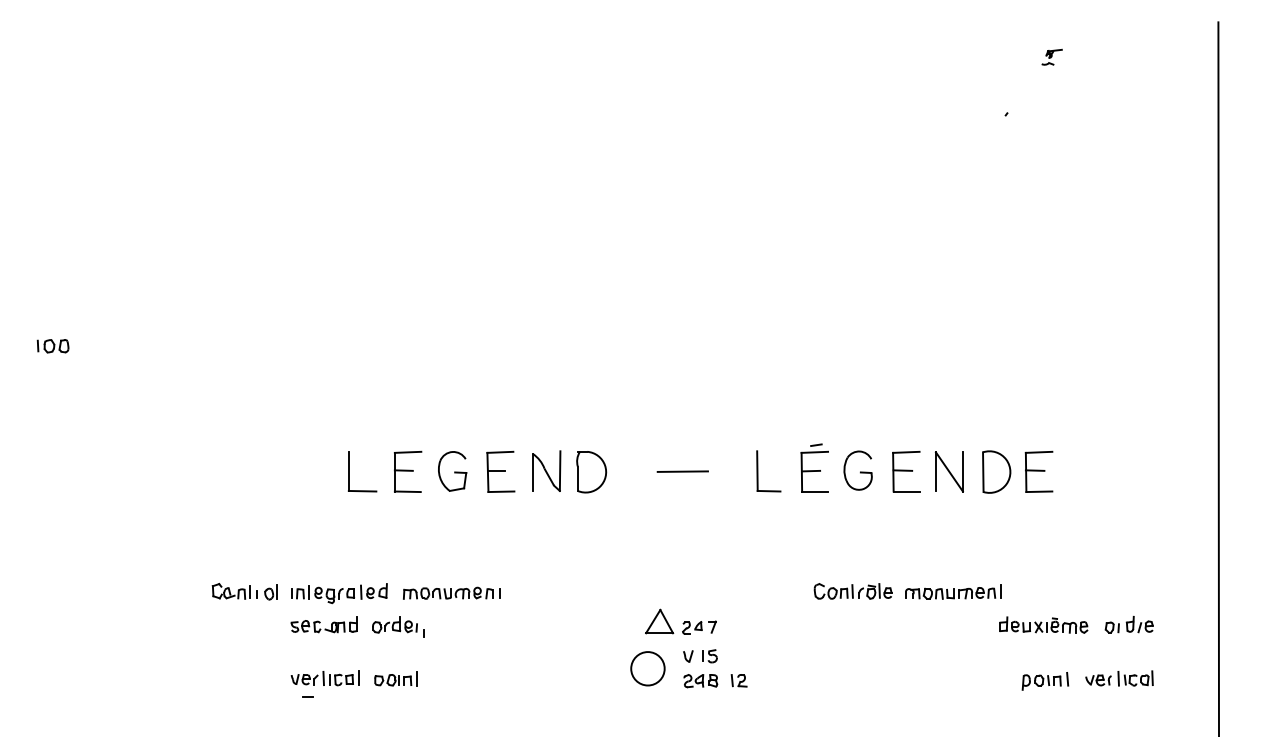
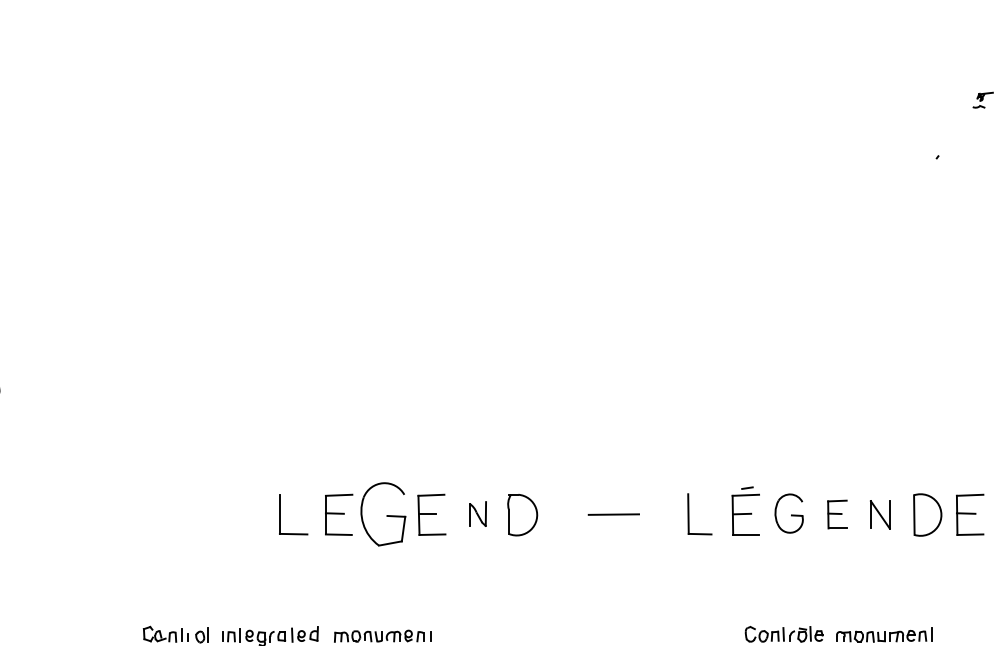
part: (546, 470) -> (477, 513), size x0.6
part: (452, 471) -> (383, 514), size x1.6
part: (906, 471) -> (837, 514), size x0.7
part: (948, 471) -> (879, 514), size x0.7

